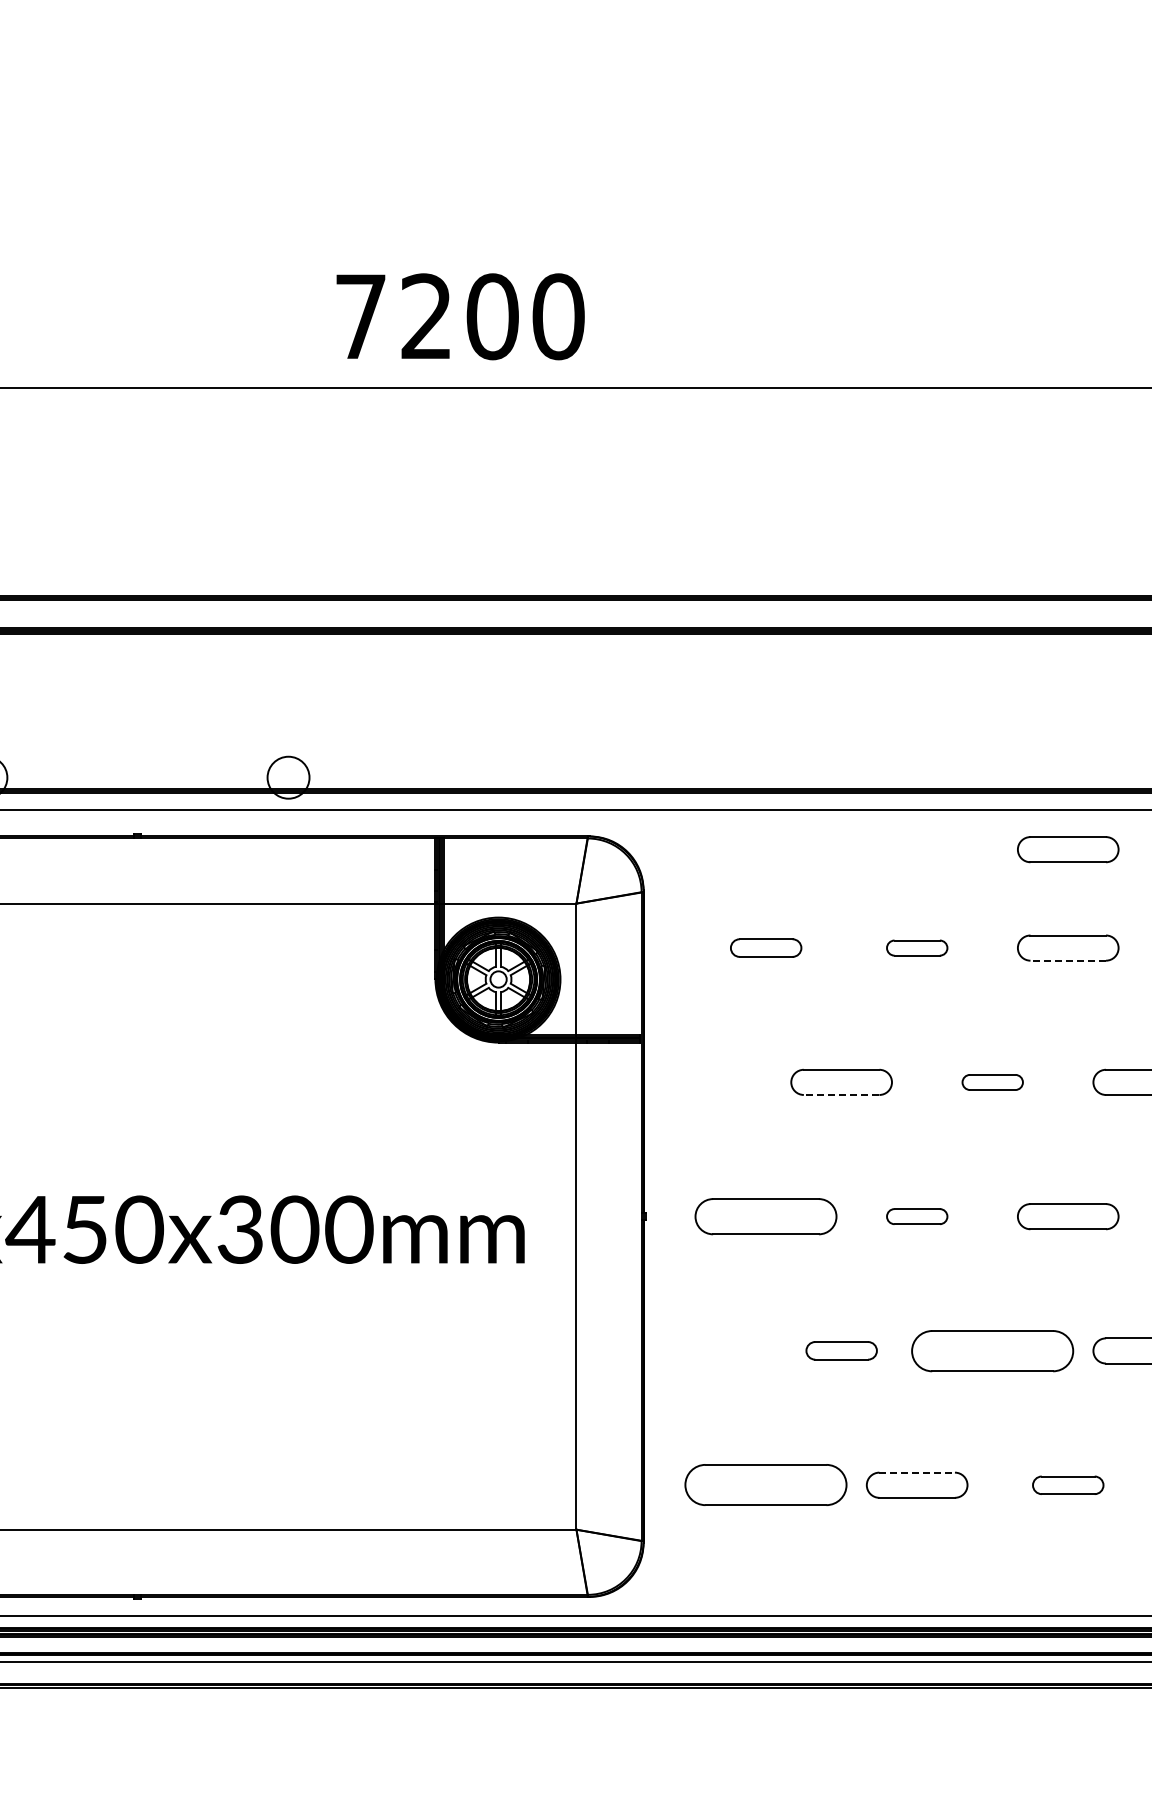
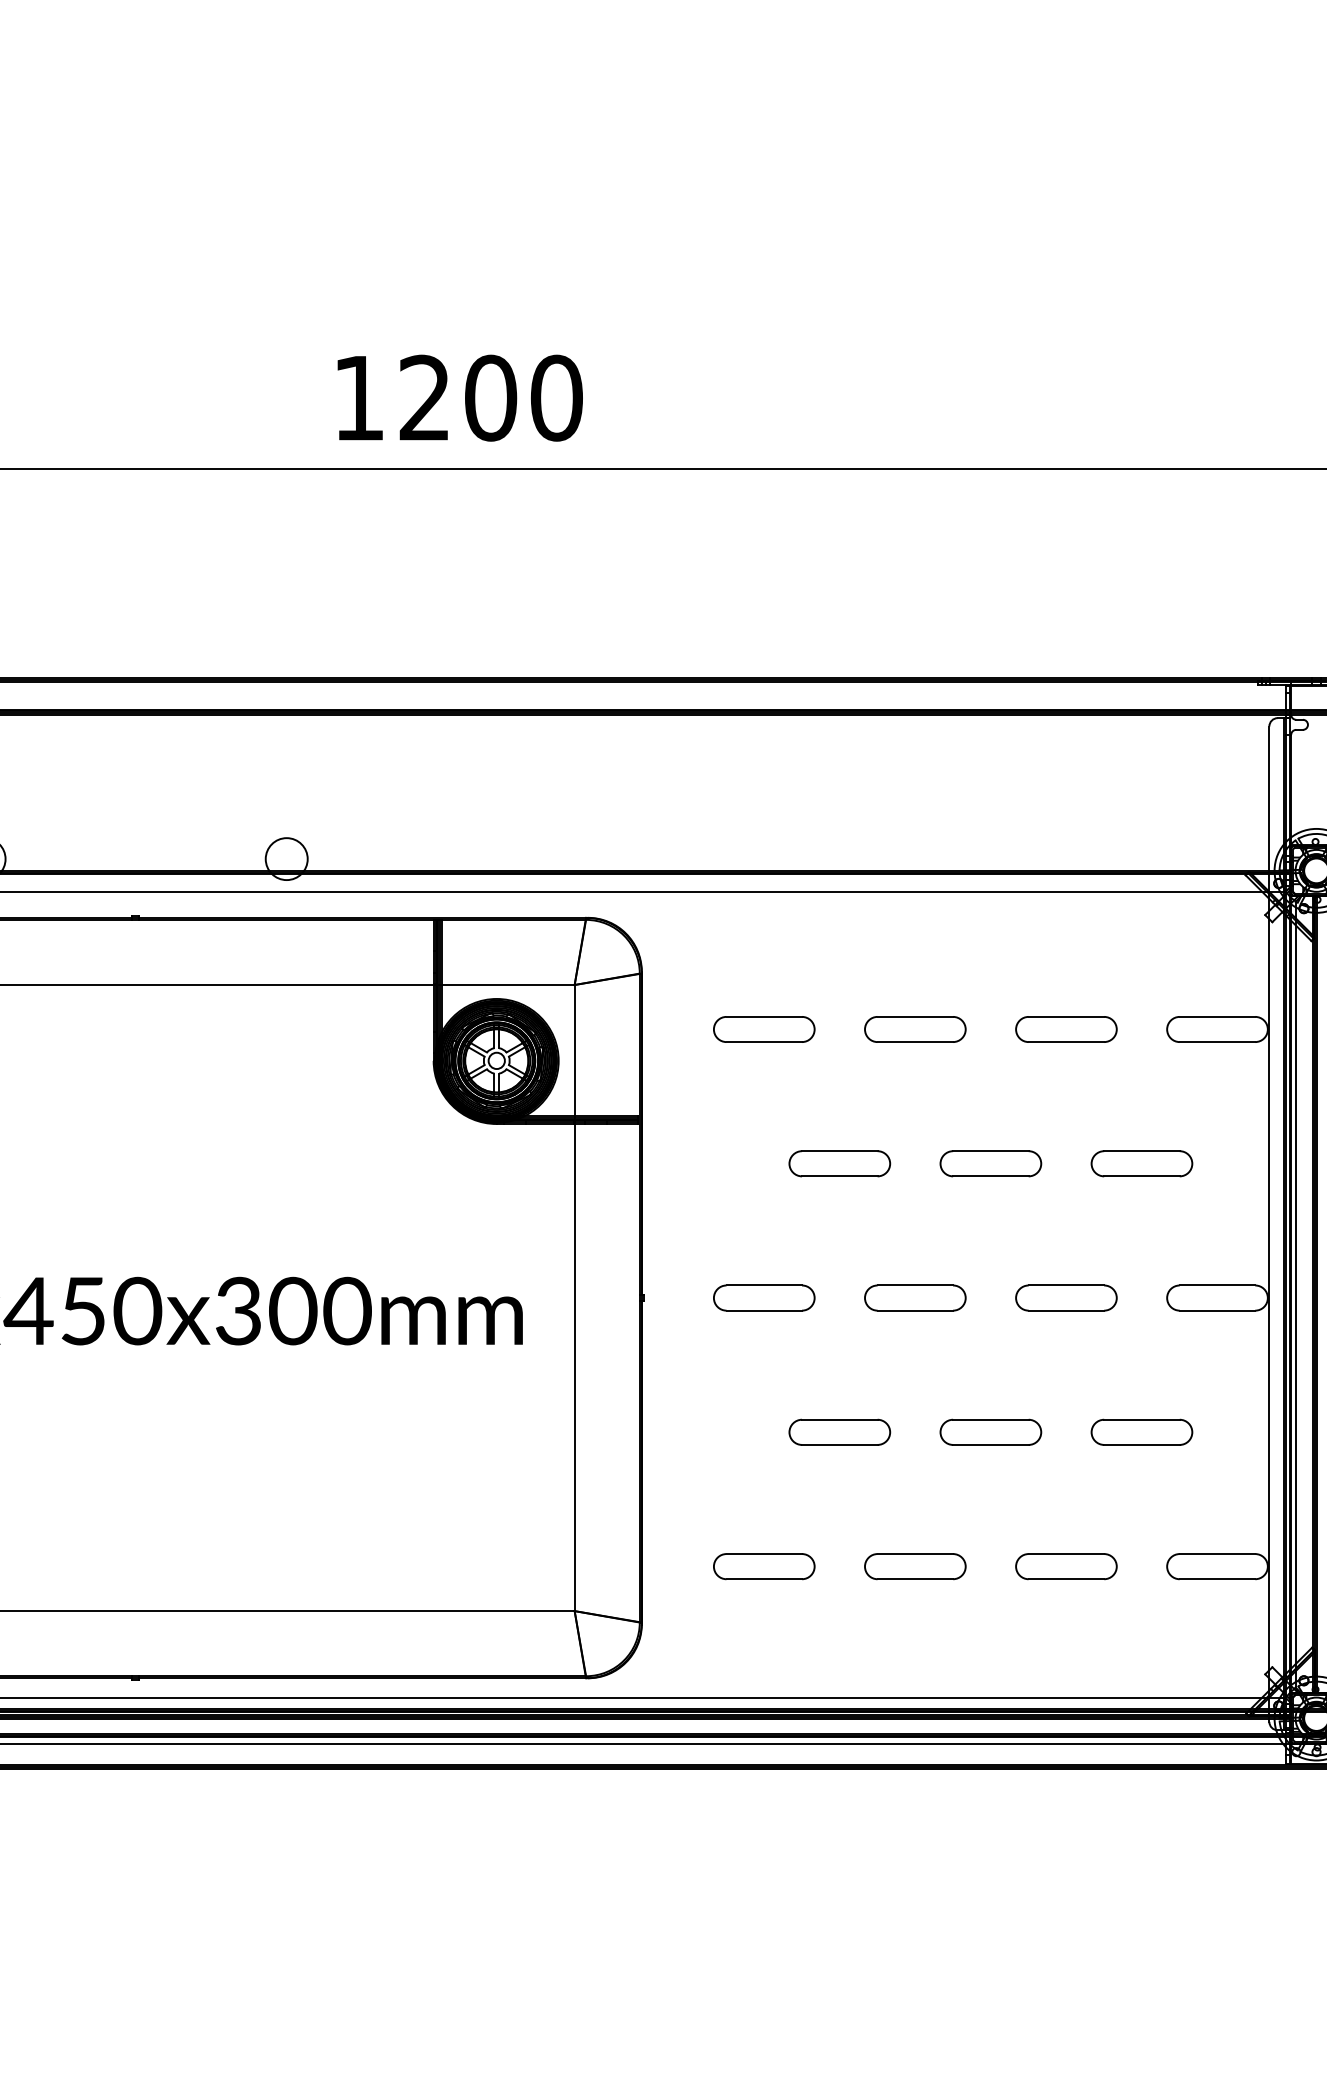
text: (360, 317) -> (358, 398), 7200 -> 1200
part: (1068, 849) -> (1066, 930), removed
part: (766, 948) -> (764, 1029), size x1.43
part: (917, 948) -> (915, 1029), size x1.67
line: (1068, 961) -> (1066, 1042), dashed -> solid
part: (992, 1082) -> (990, 1163), size x1.67
line: (841, 1095) -> (839, 1176), dashed -> solid
part: (766, 1216) -> (764, 1297), size x0.71
part: (917, 1216) -> (915, 1297), size x1.67
part: (841, 1350) -> (839, 1431), size x1.43
part: (992, 1350) -> (990, 1431), size x0.62
line: (917, 1473) -> (915, 1554), dashed -> solid
part: (766, 1485) -> (764, 1566), size x0.62
part: (1068, 1485) -> (1066, 1566), size x1.43

